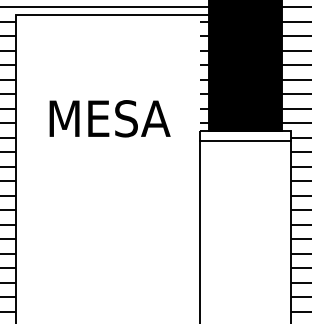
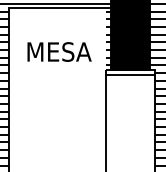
text: (109, 117) -> (59, 51), moved

